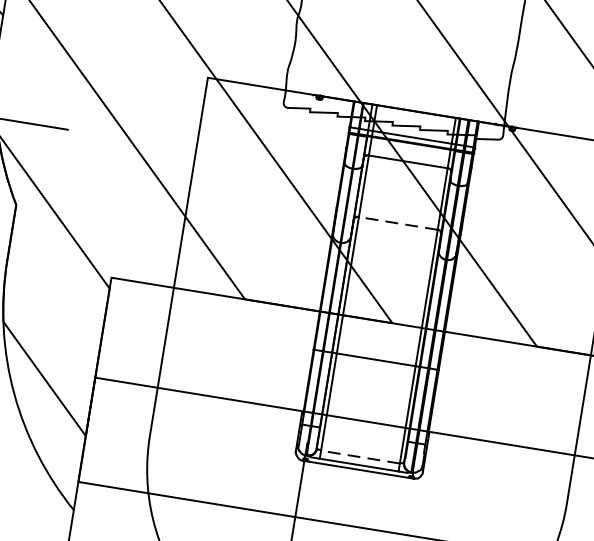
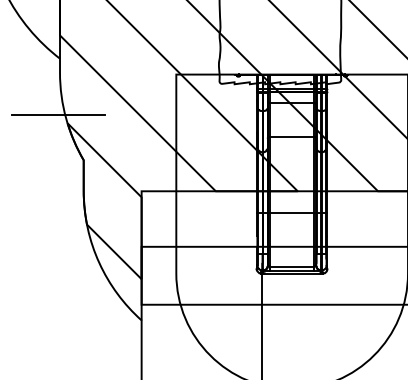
line: (398, 223) -> (292, 136), dashed -> solid
line: (361, 457) -> (292, 266), dashed -> solid

